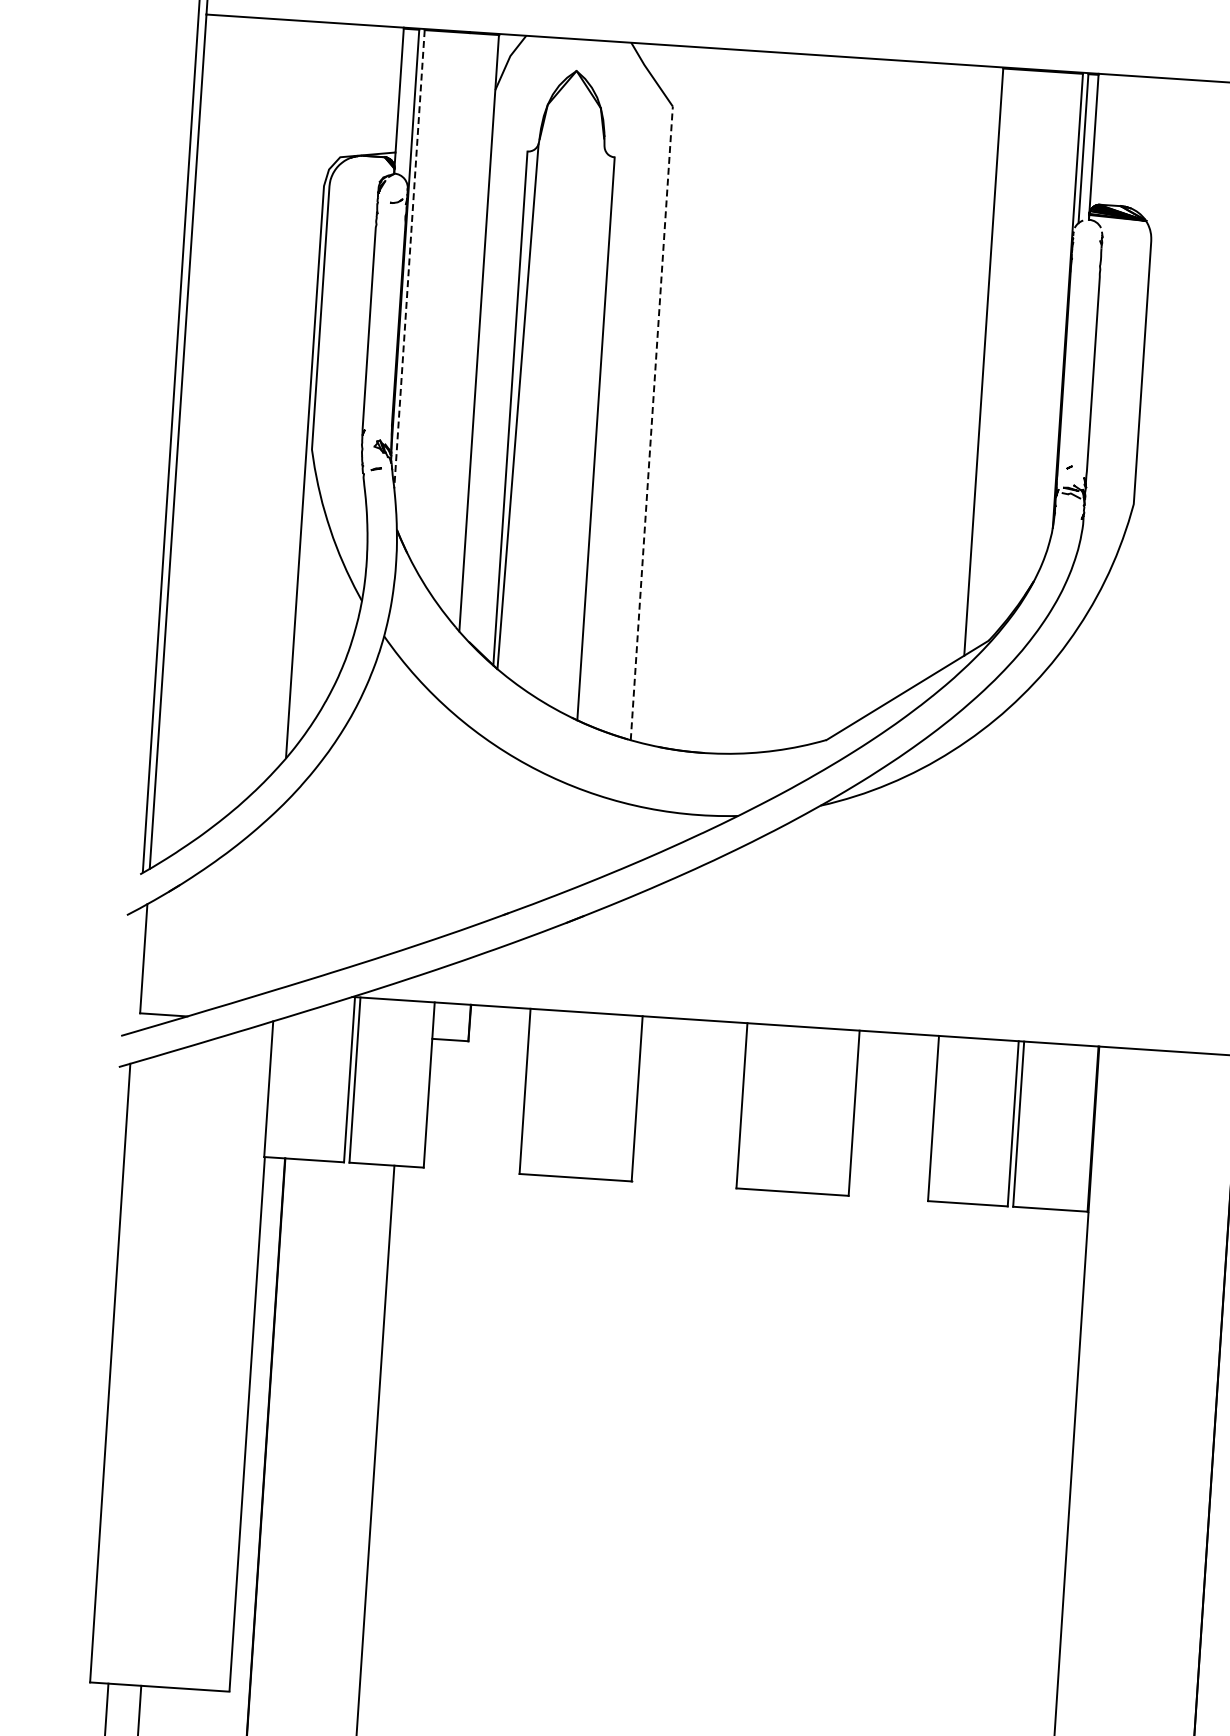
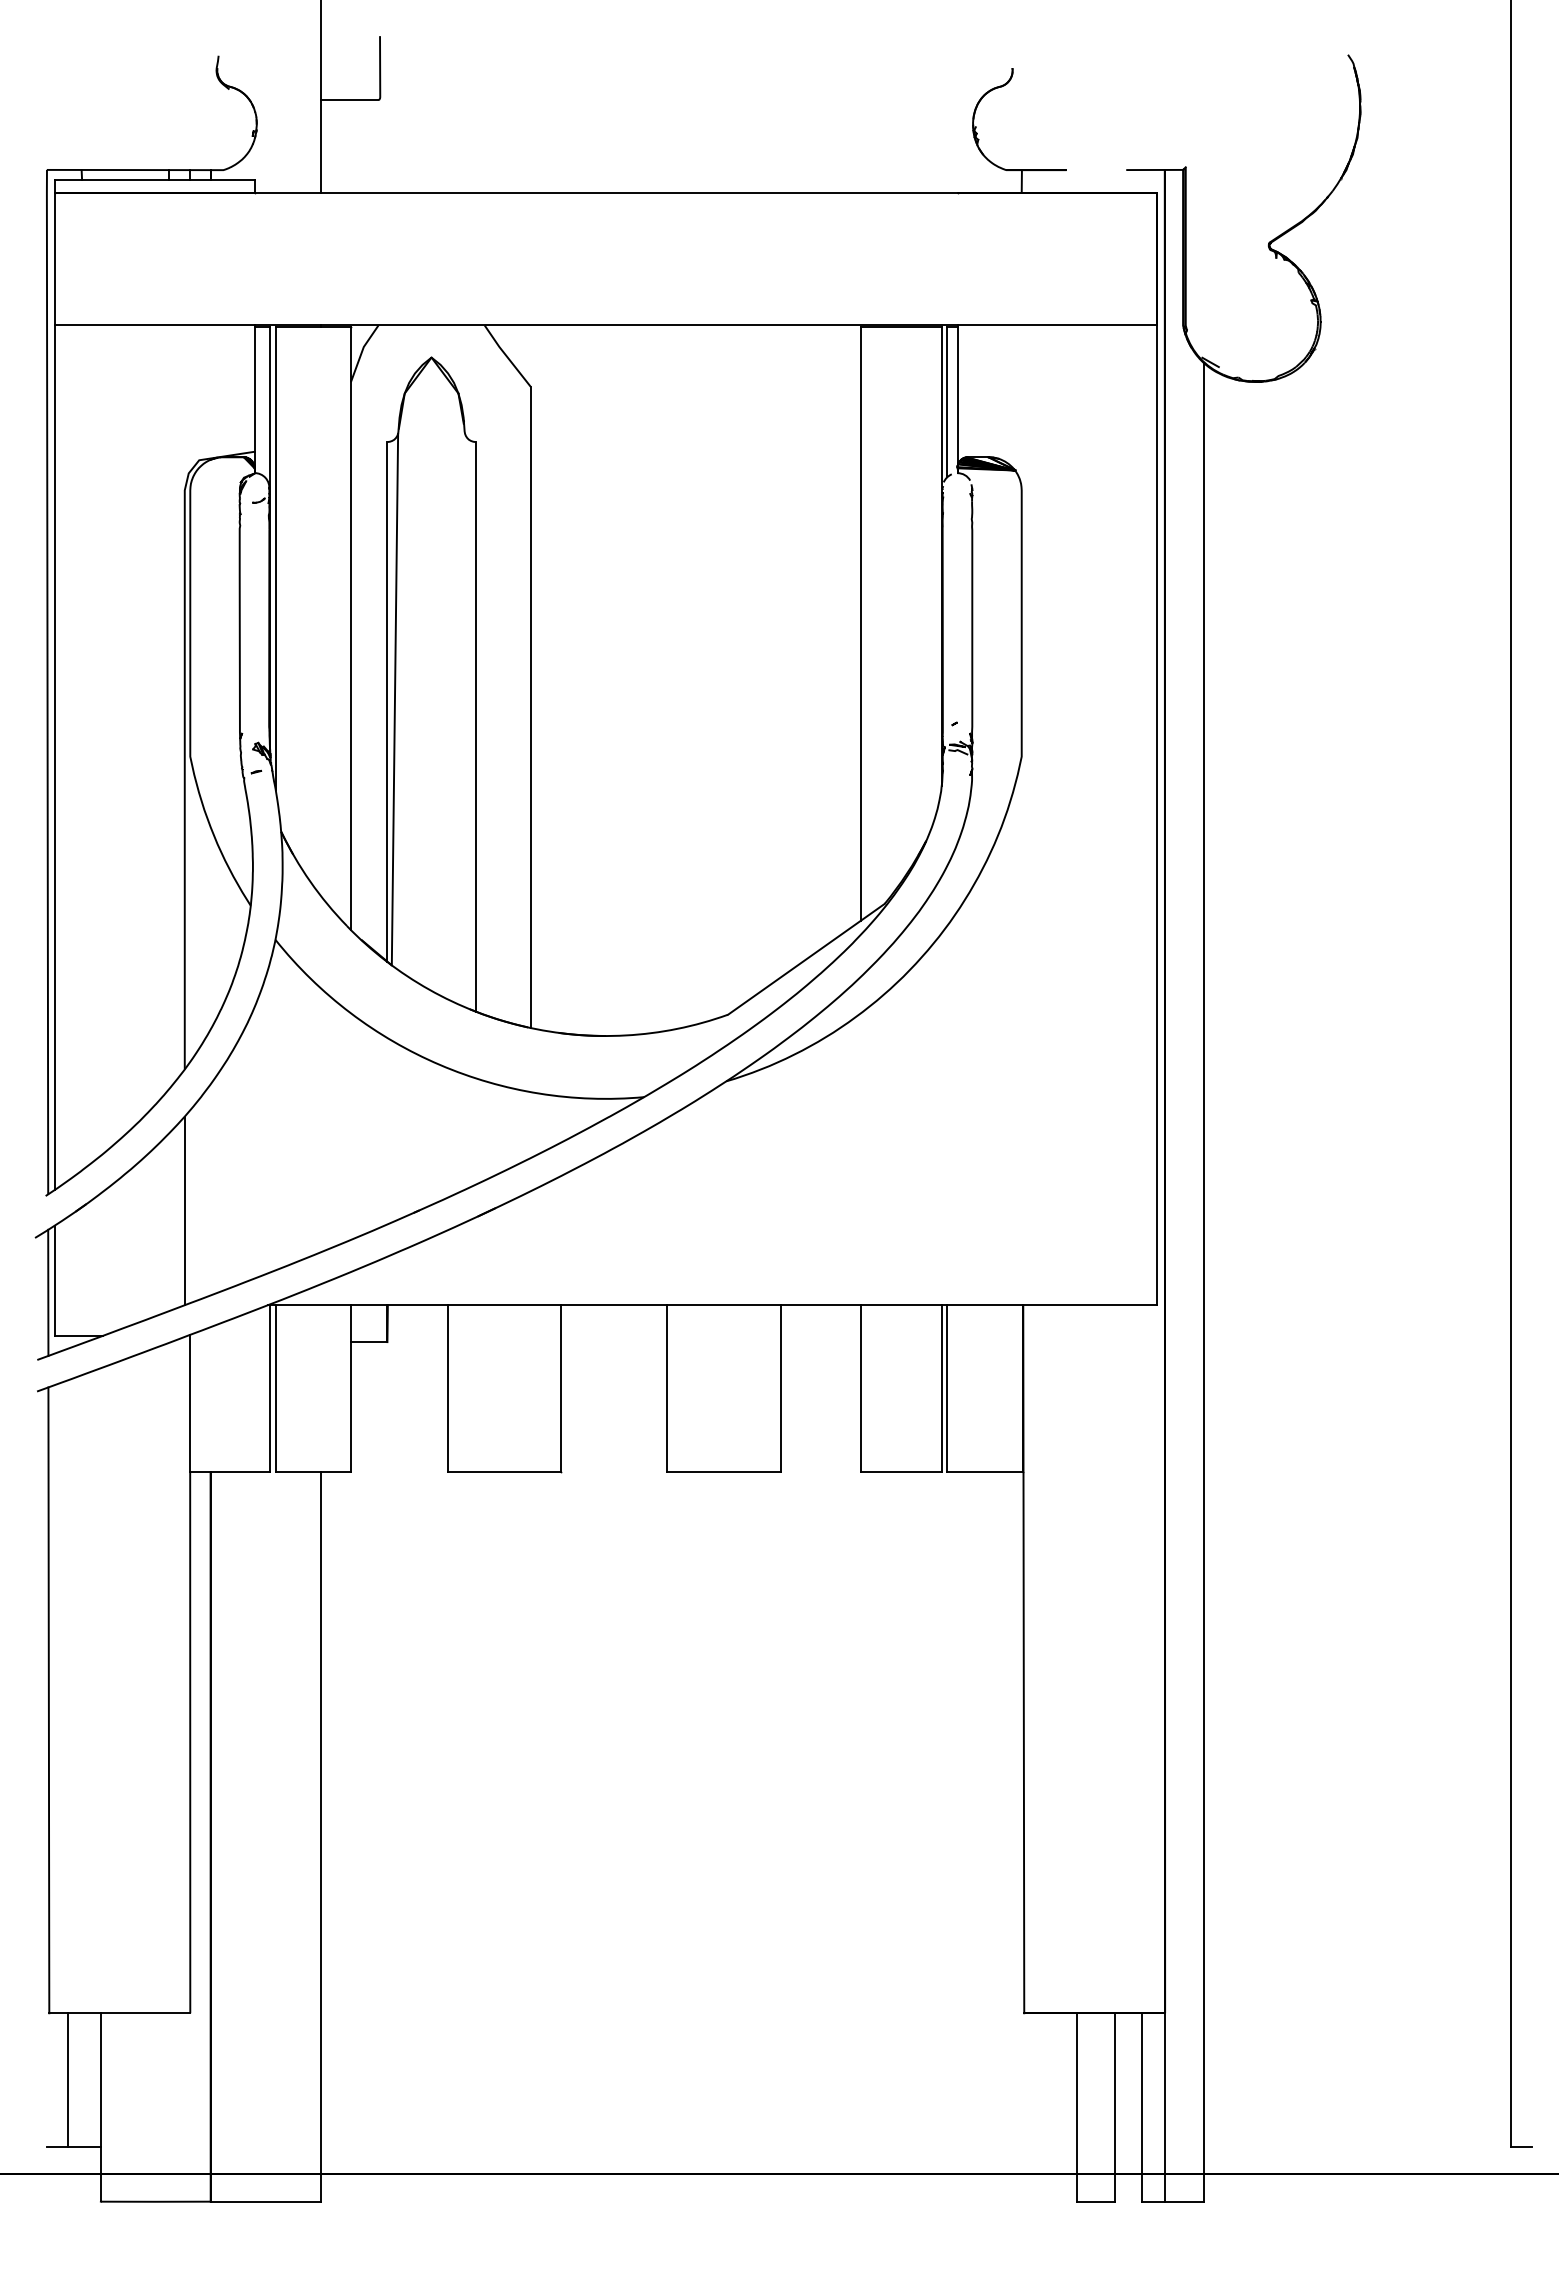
line: (409, 259) -> (275, 558), dashed -> solid
line: (651, 423) -> (530, 707), dashed -> solid
line: (276, 897) -> (184, 1210), added
line: (136, 969) -> (48, 1292), added

